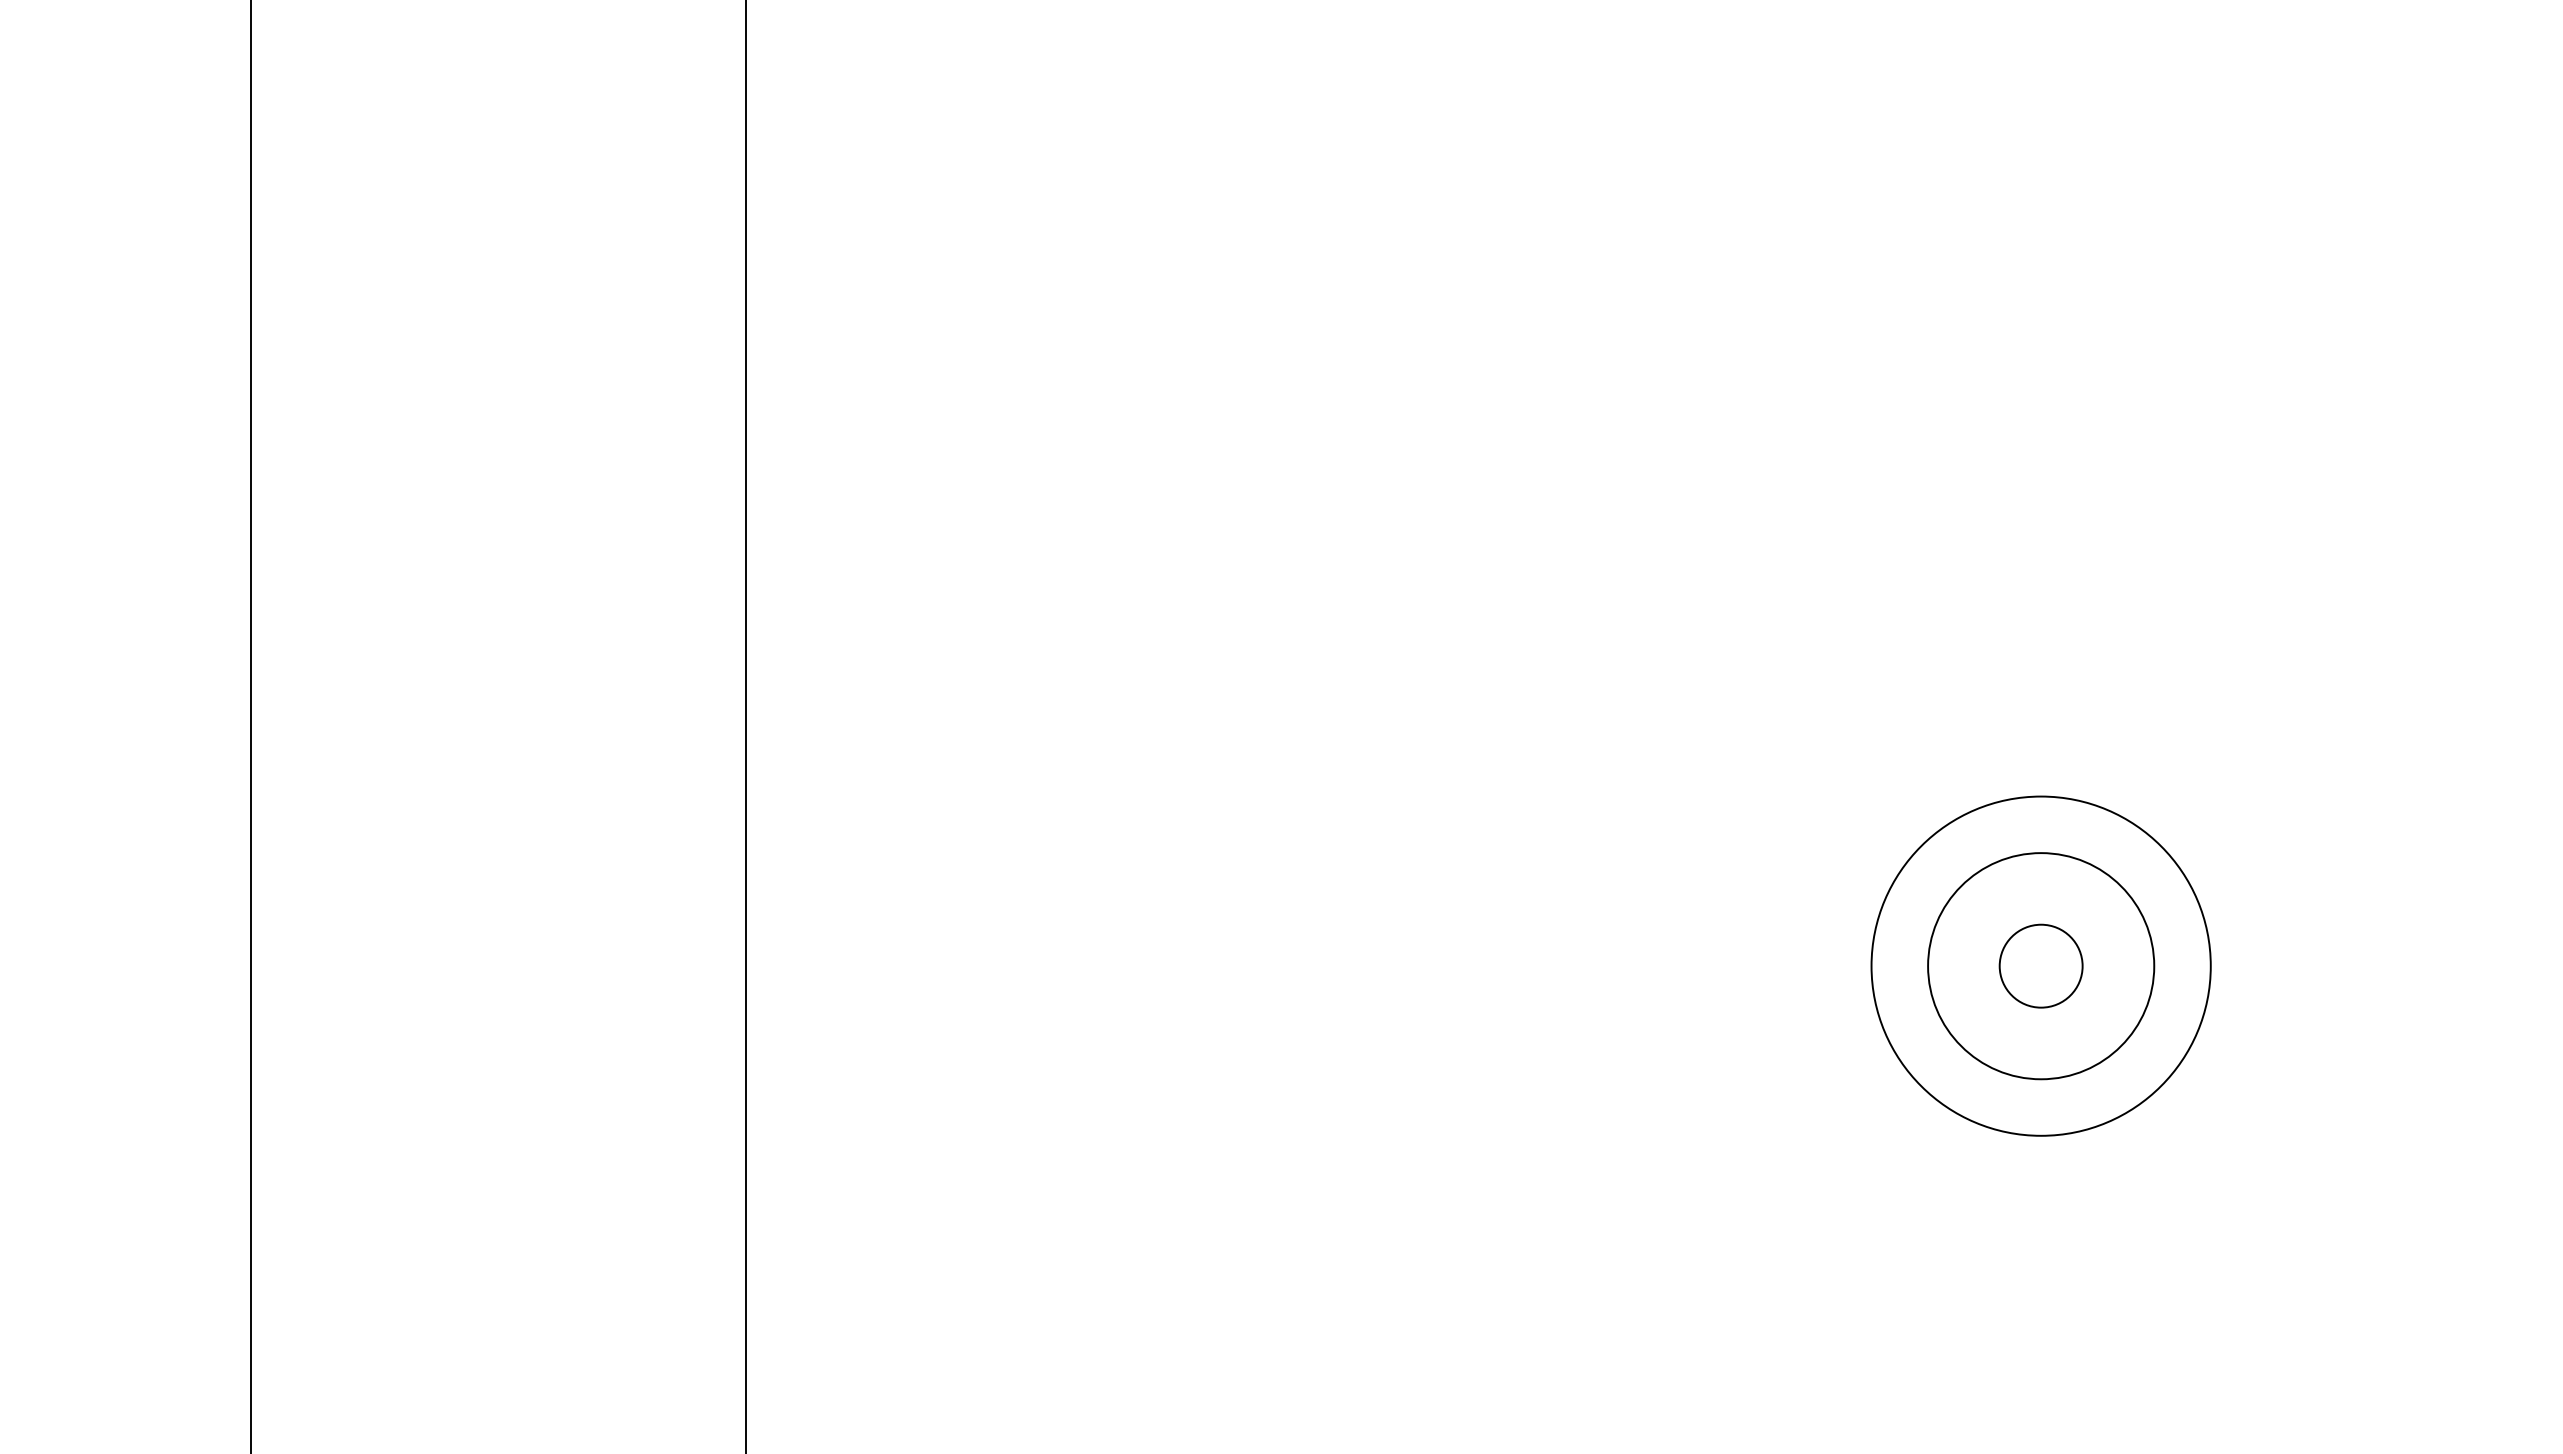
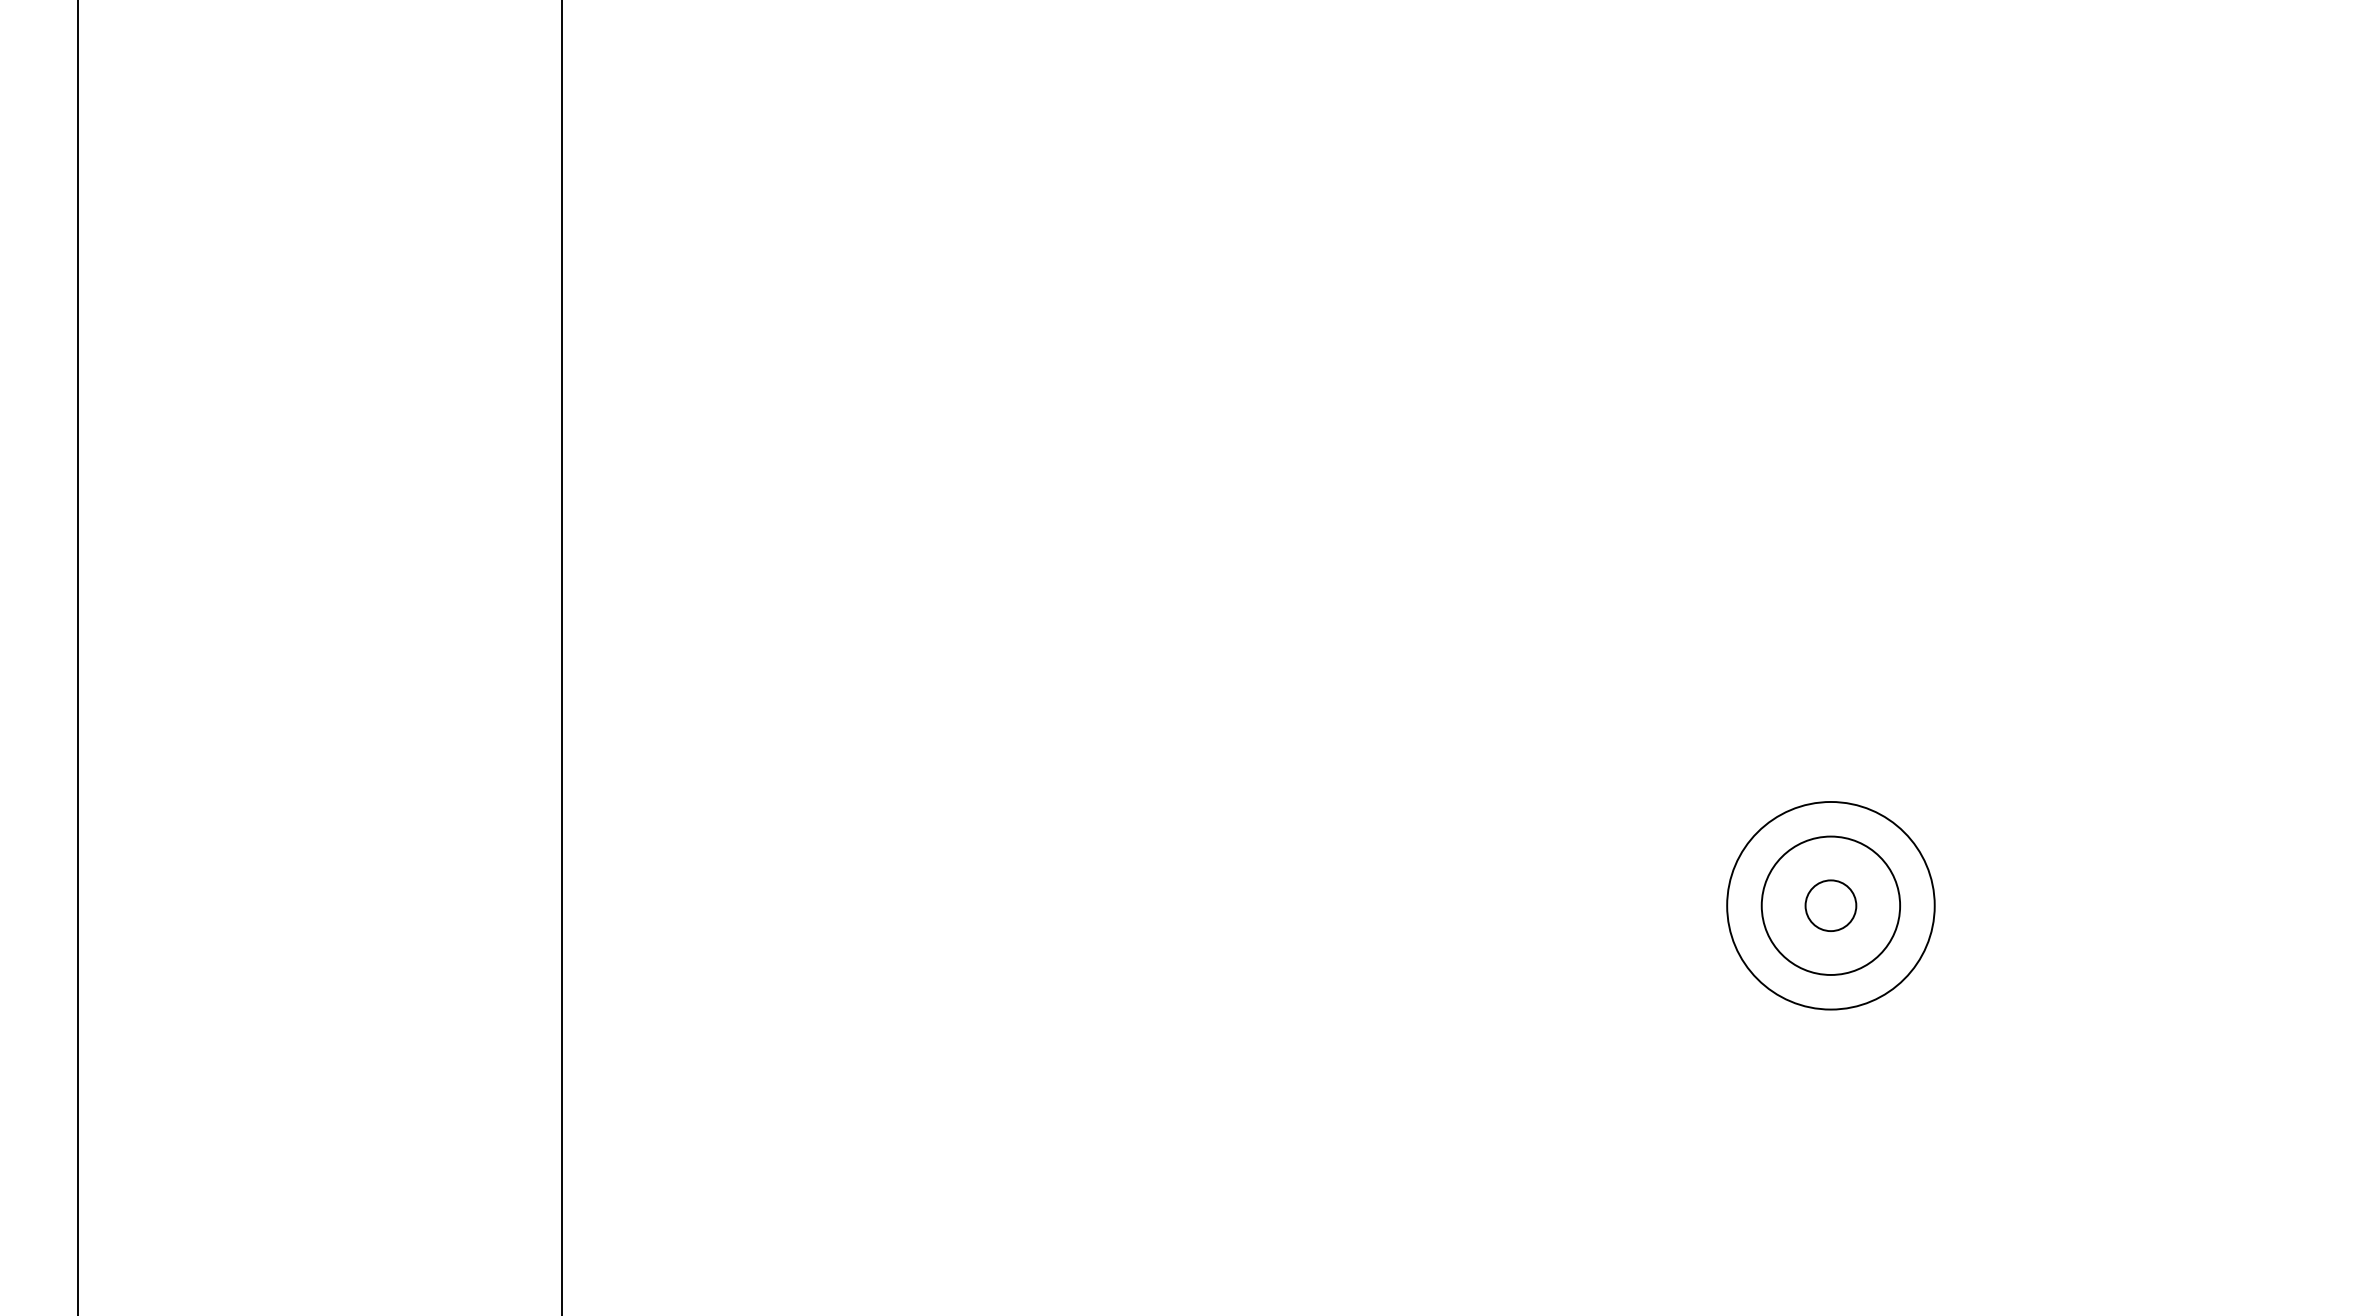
part: (2041, 966) -> (1831, 905), size x0.62

